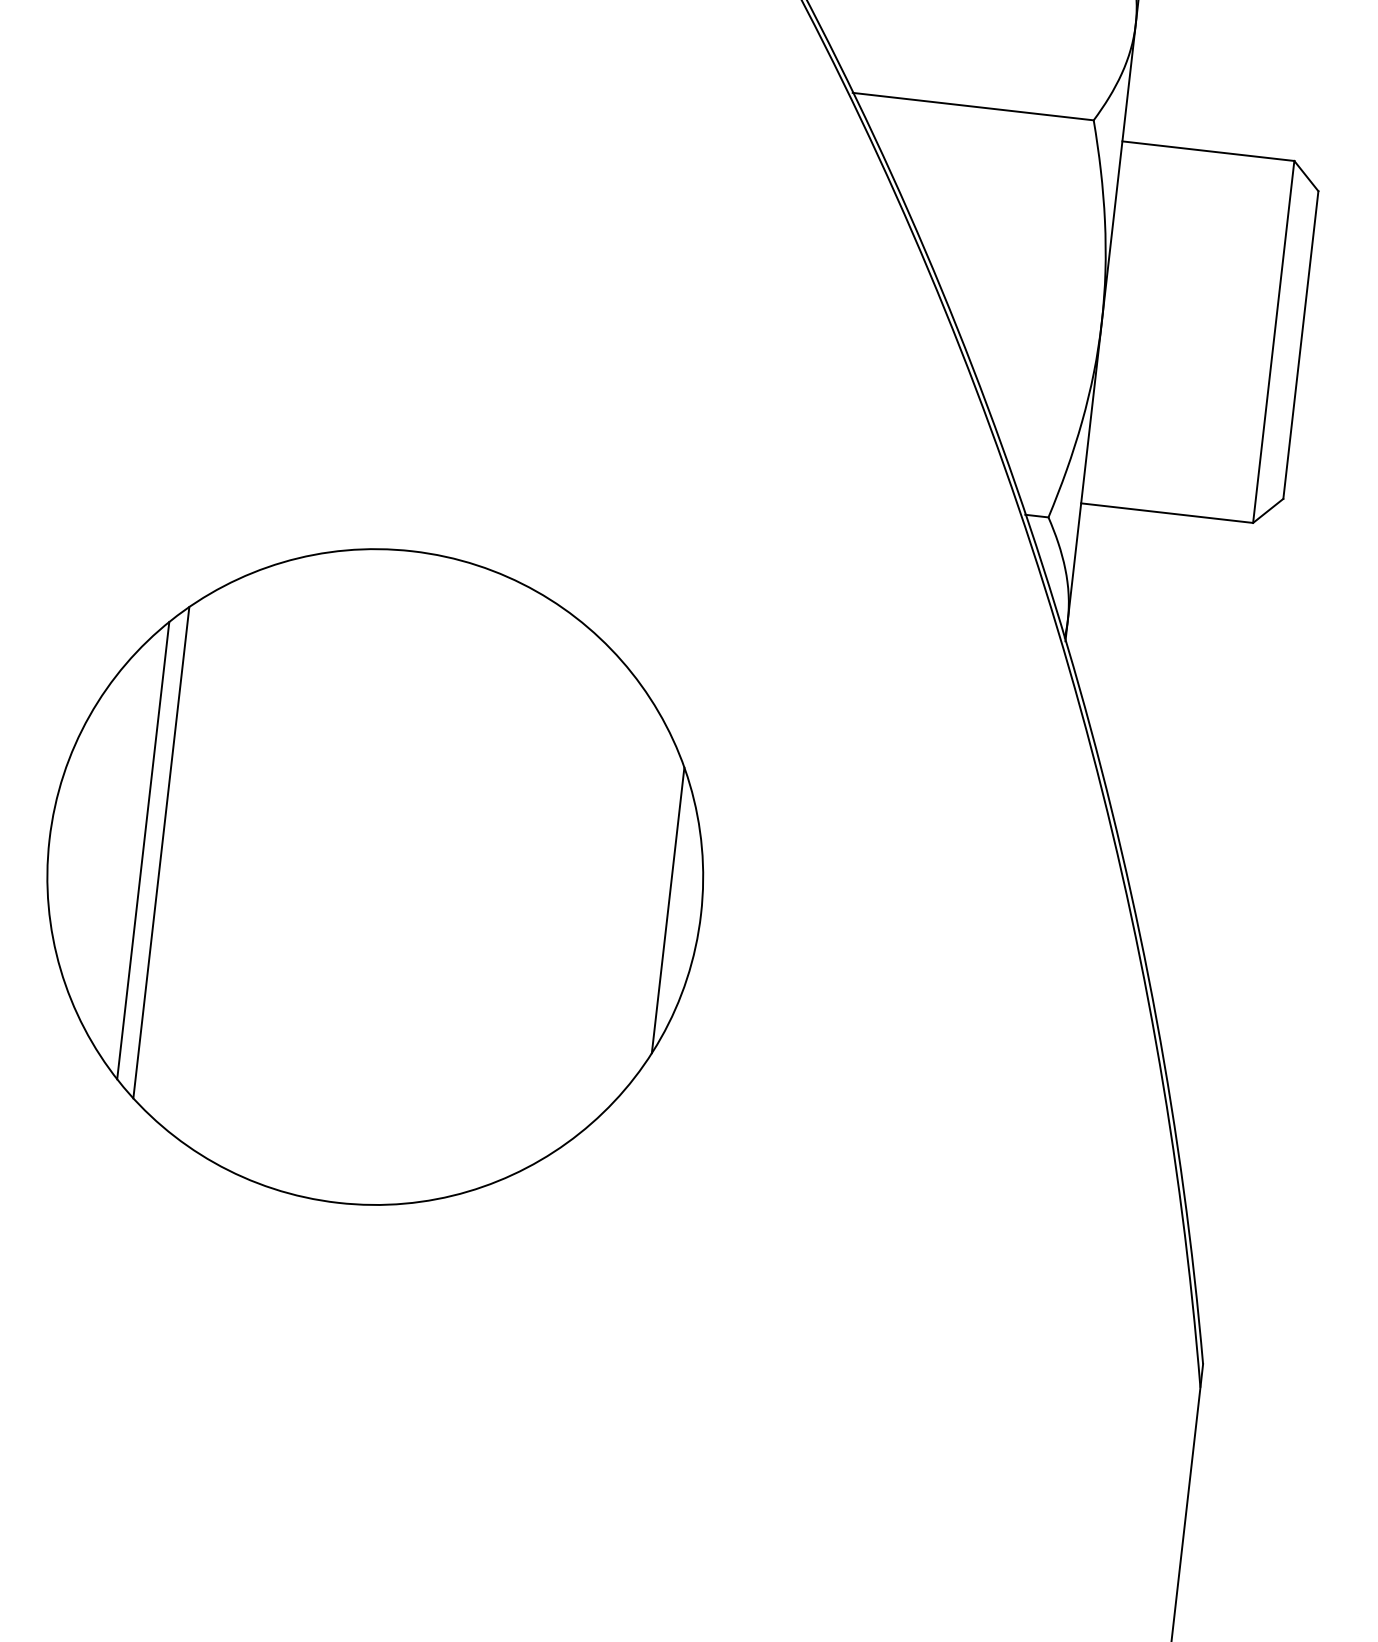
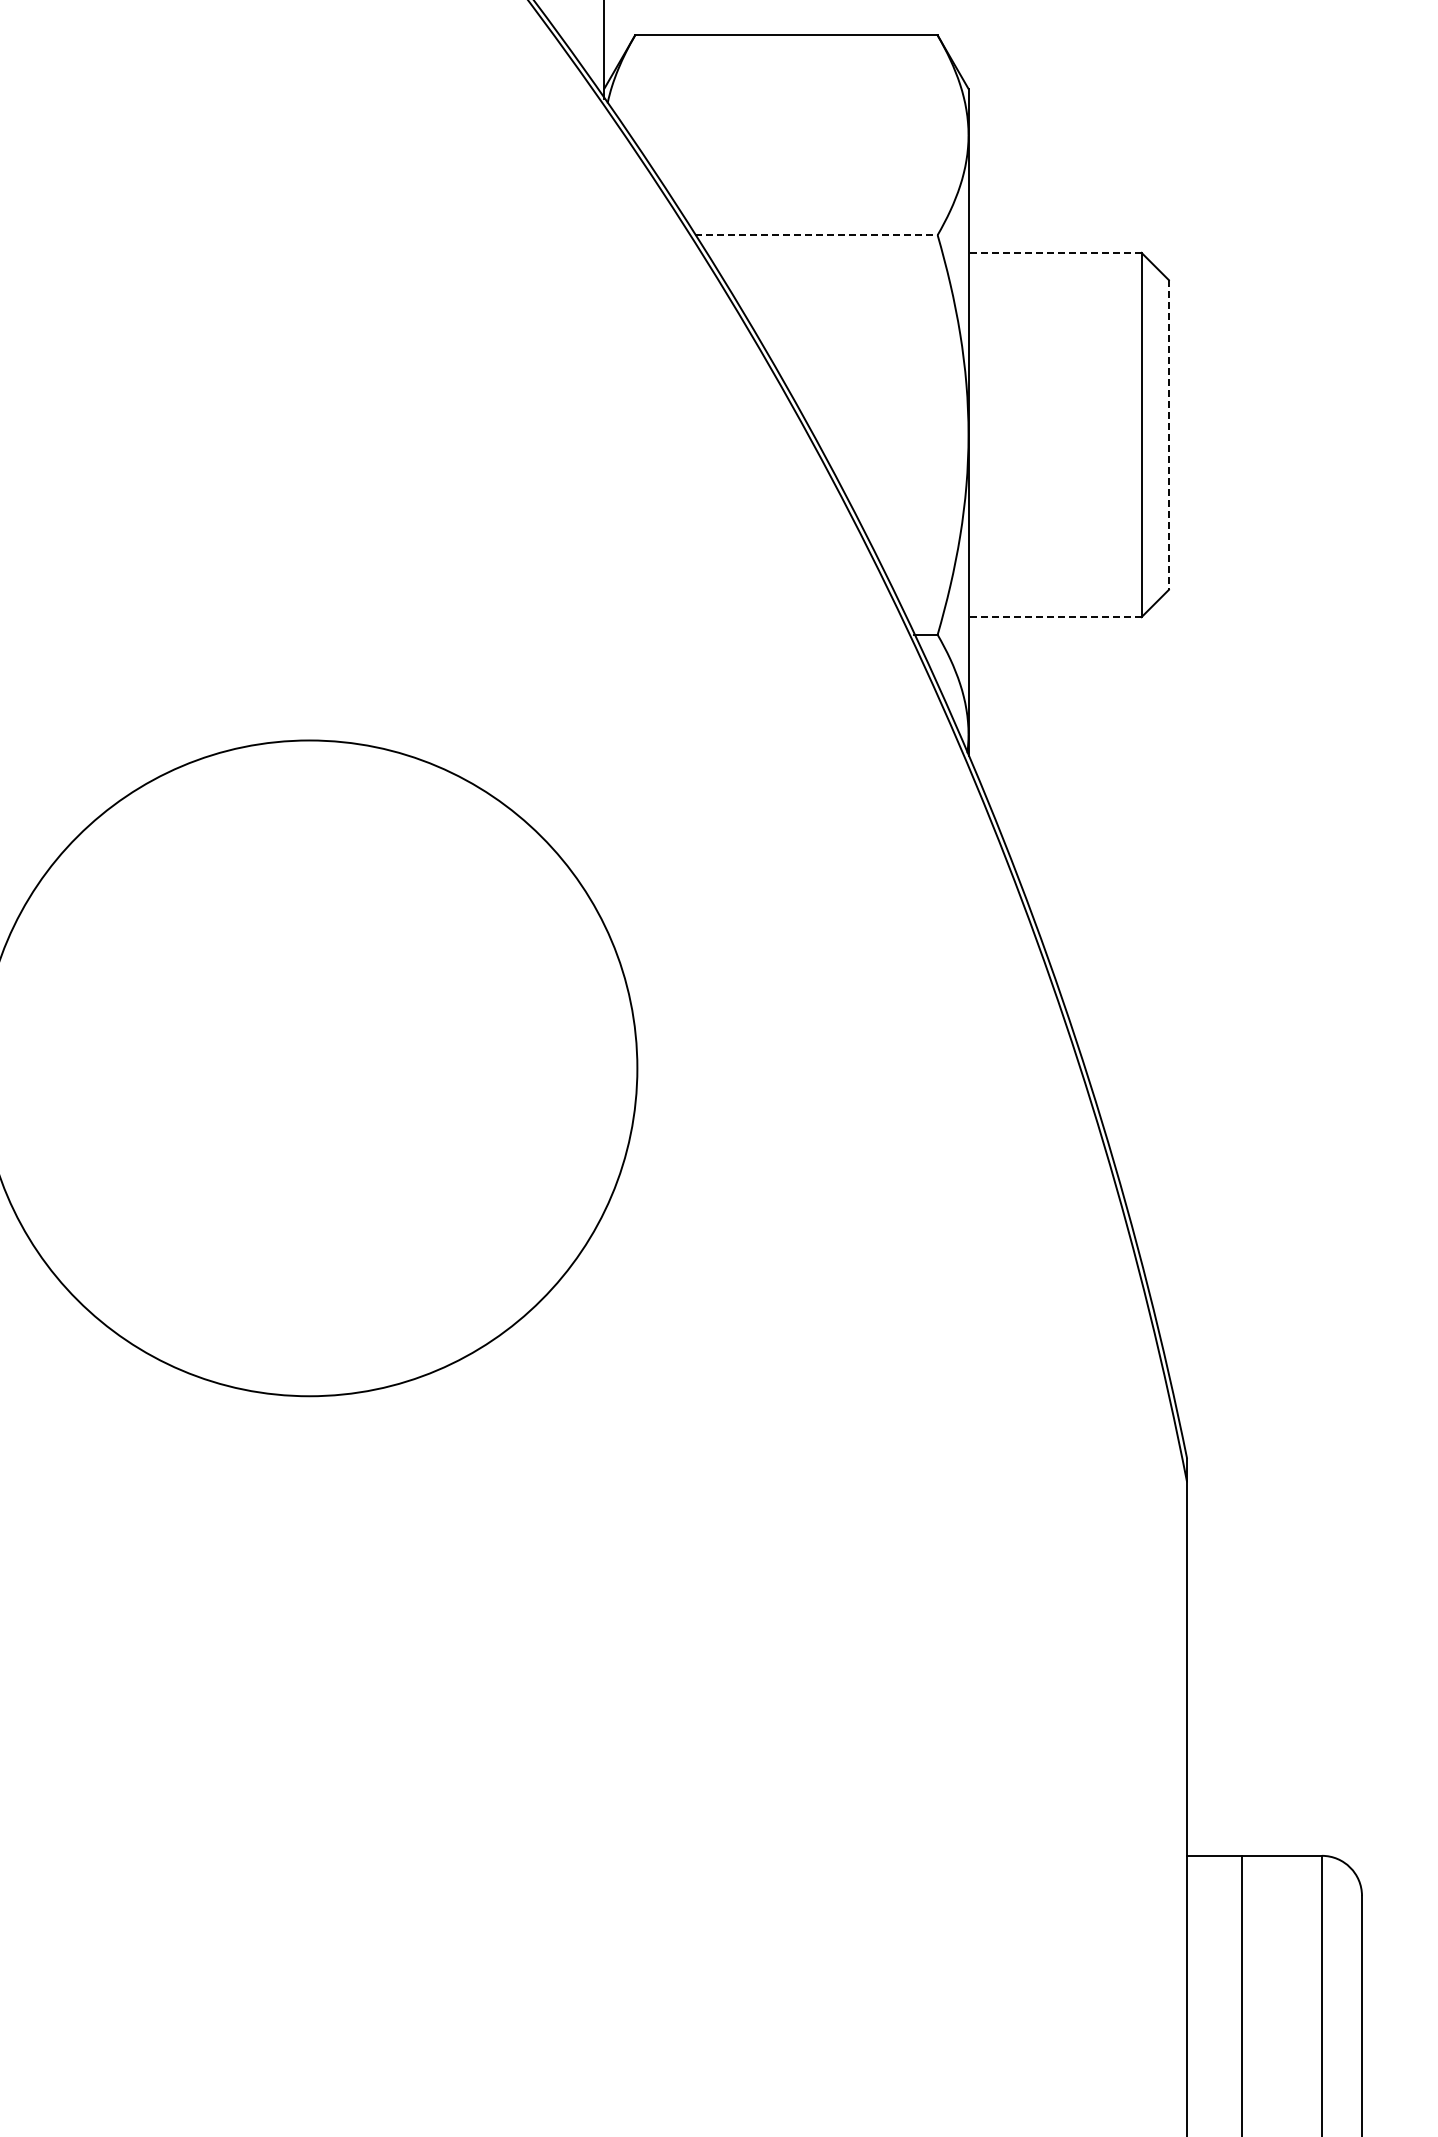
line: (973, 106) -> (816, 235), solid -> dashed
line: (1208, 150) -> (1055, 252), solid -> dashed
line: (1300, 345) -> (1168, 435), solid -> dashed
line: (1167, 513) -> (1055, 617), solid -> dashed
line: (142, 850) -> (75, 1068), removed
line: (161, 852) -> (94, 1068), removed
line: (668, 910) -> (604, 1068), removed

